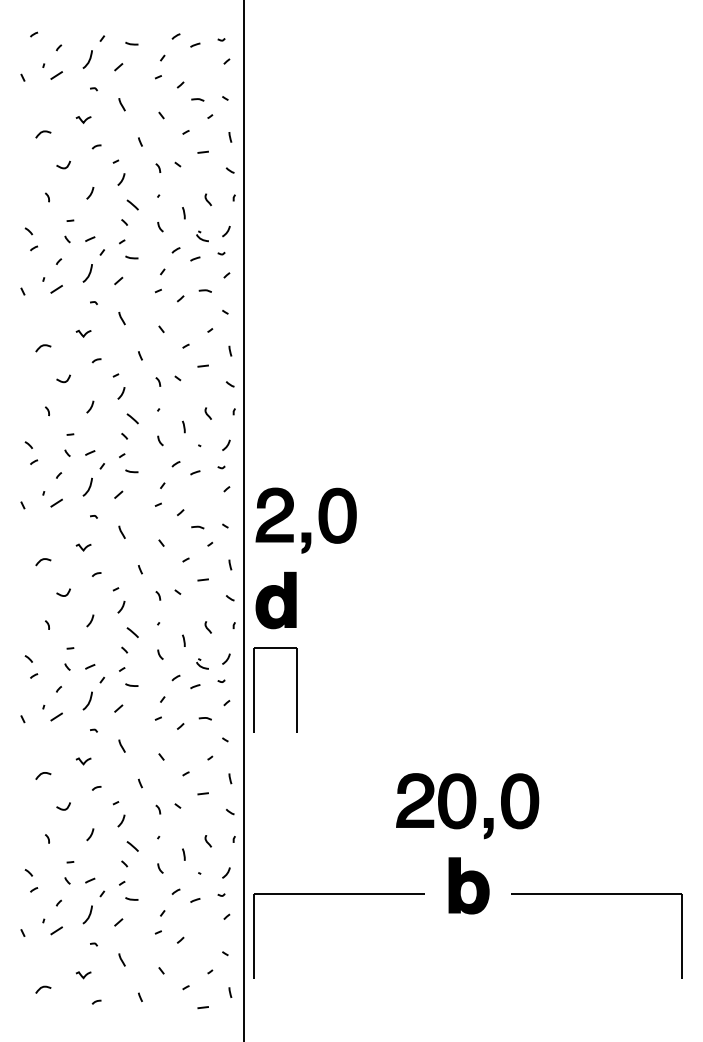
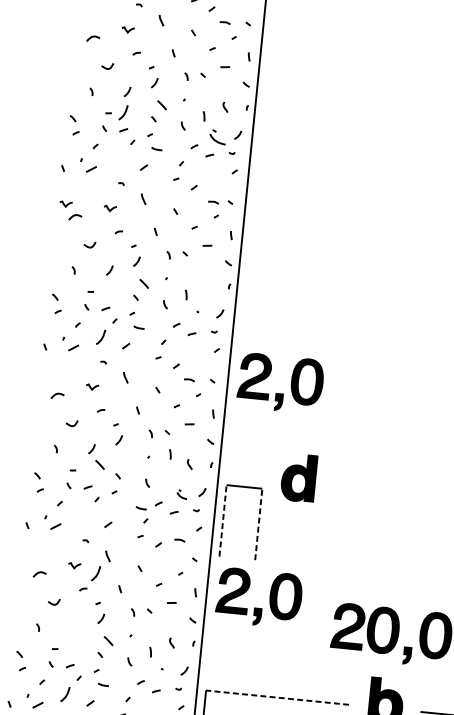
part: (202, 236) -> (217, 137), size x1.6
curve: (88, 273) -> (123, 112), moved
curve: (204, 290) -> (212, 201), moved
curve: (29, 333) -> (65, 204), added
curve: (207, 413) -> (207, 285), removed
part: (275, 600) -> (298, 477), moved
line: (132, 632) -> (99, 464), moved
curve: (183, 640) -> (170, 454), moved
curve: (131, 684) -> (141, 507), moved
line: (254, 690) -> (223, 520), solid -> dashed
line: (297, 690) -> (259, 524), solid -> dashed
curve: (88, 701) -> (96, 574), moved
part: (305, 789) -> (257, 607), added
curve: (90, 834) -> (74, 627), removed
line: (339, 893) -> (277, 697), solid -> dashed

